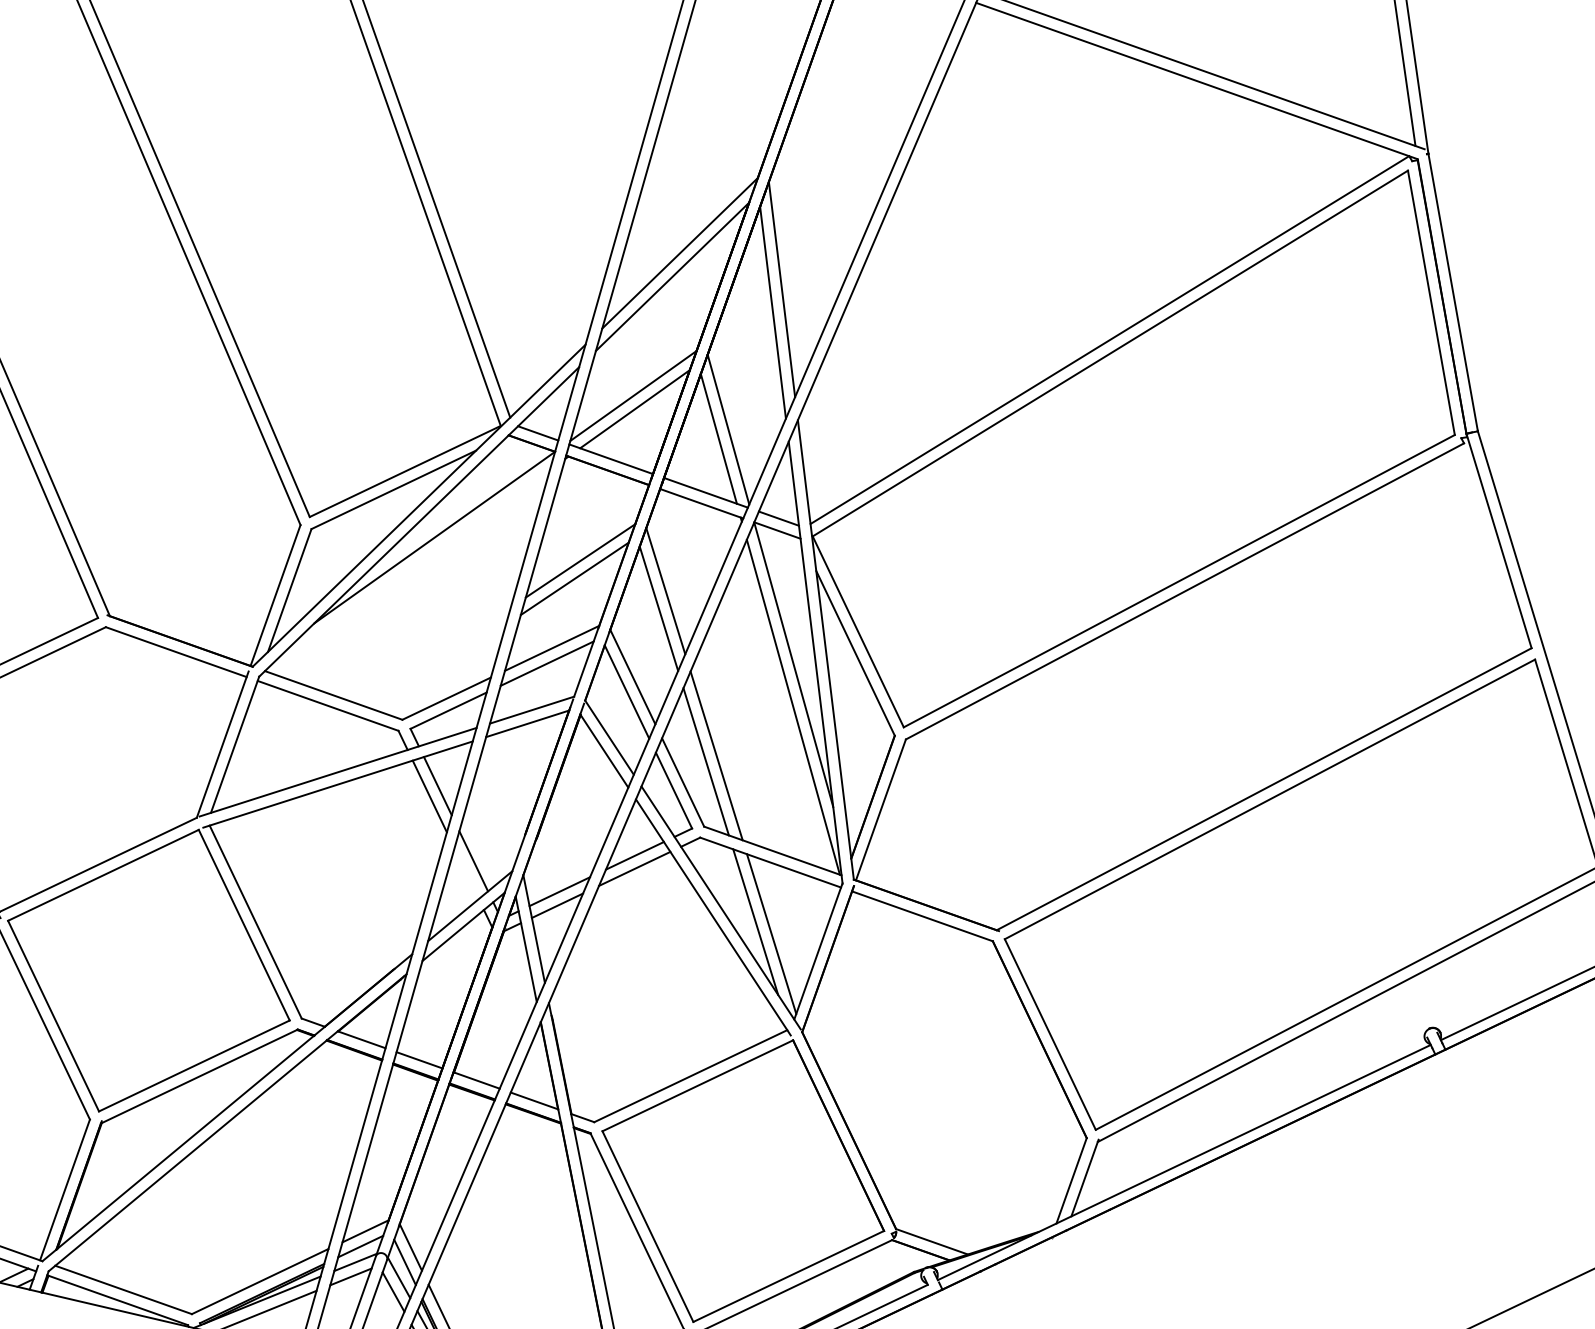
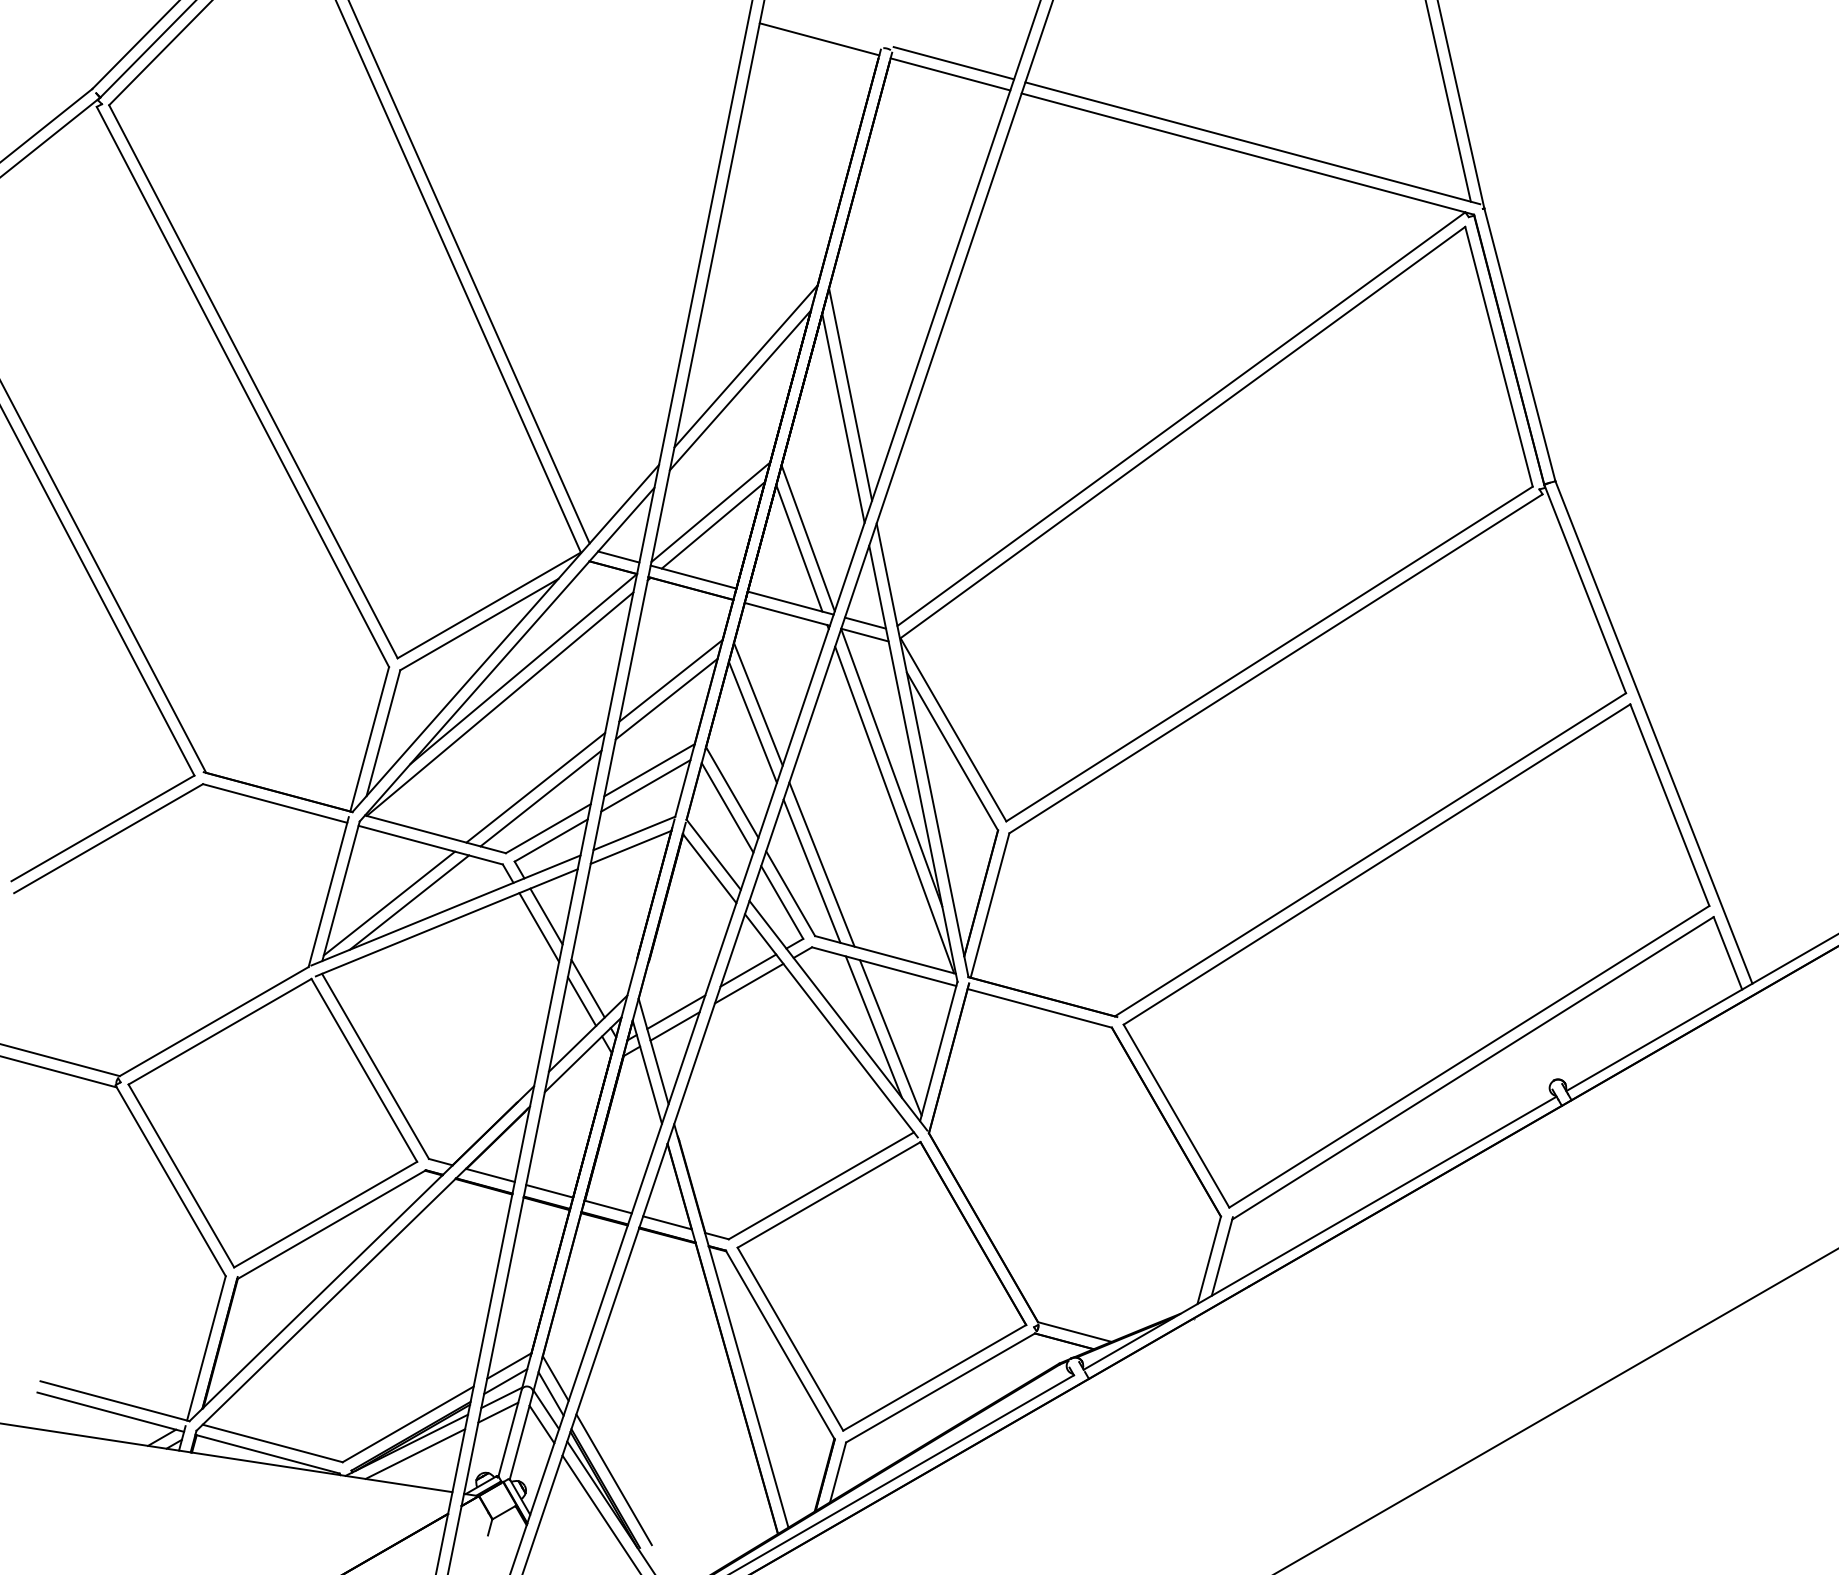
line: (407, 570) -> (499, 703), added
line: (437, 656) -> (535, 787), added
line: (441, 667) -> (540, 798), added
line: (282, 760) -> (389, 903), added
line: (302, 761) -> (409, 902), added
line: (466, 873) -> (581, 1001), added

